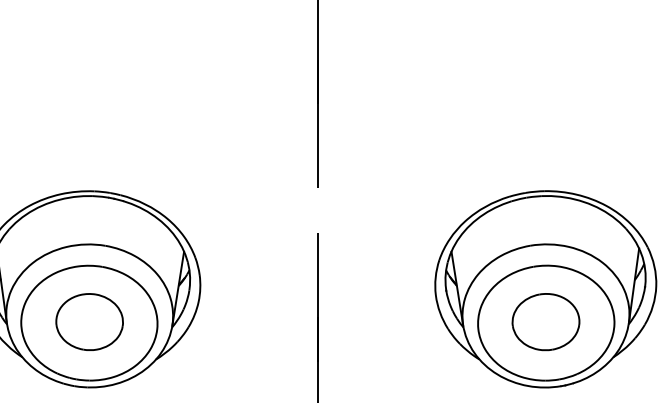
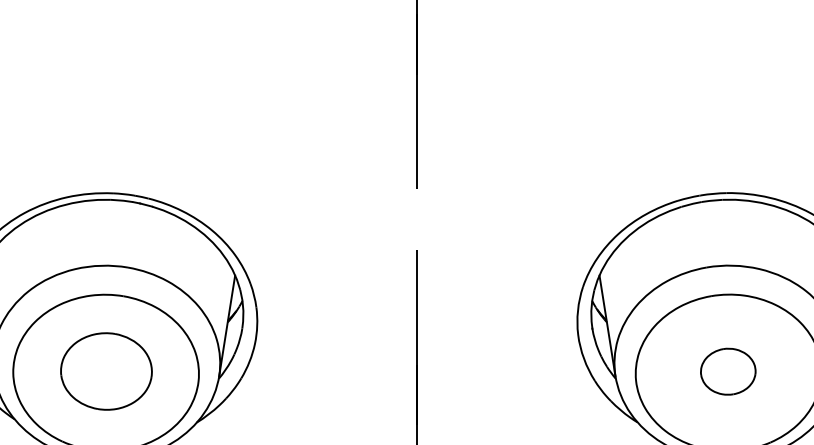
part: (545, 322) -> (727, 372), size x0.6

